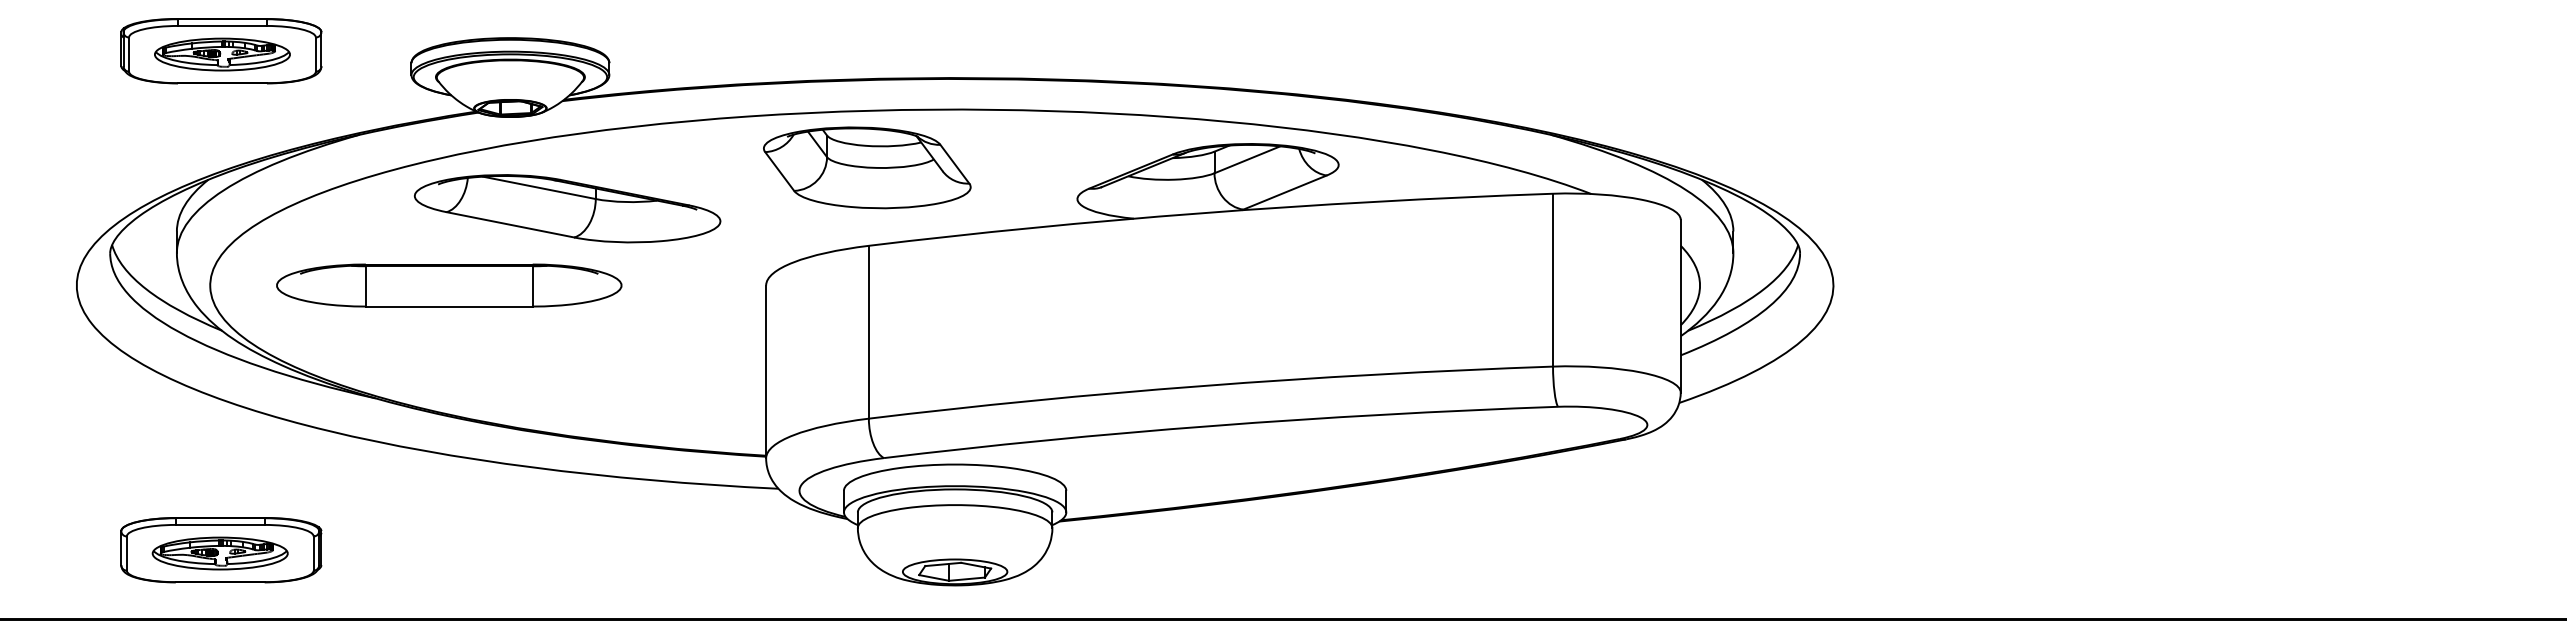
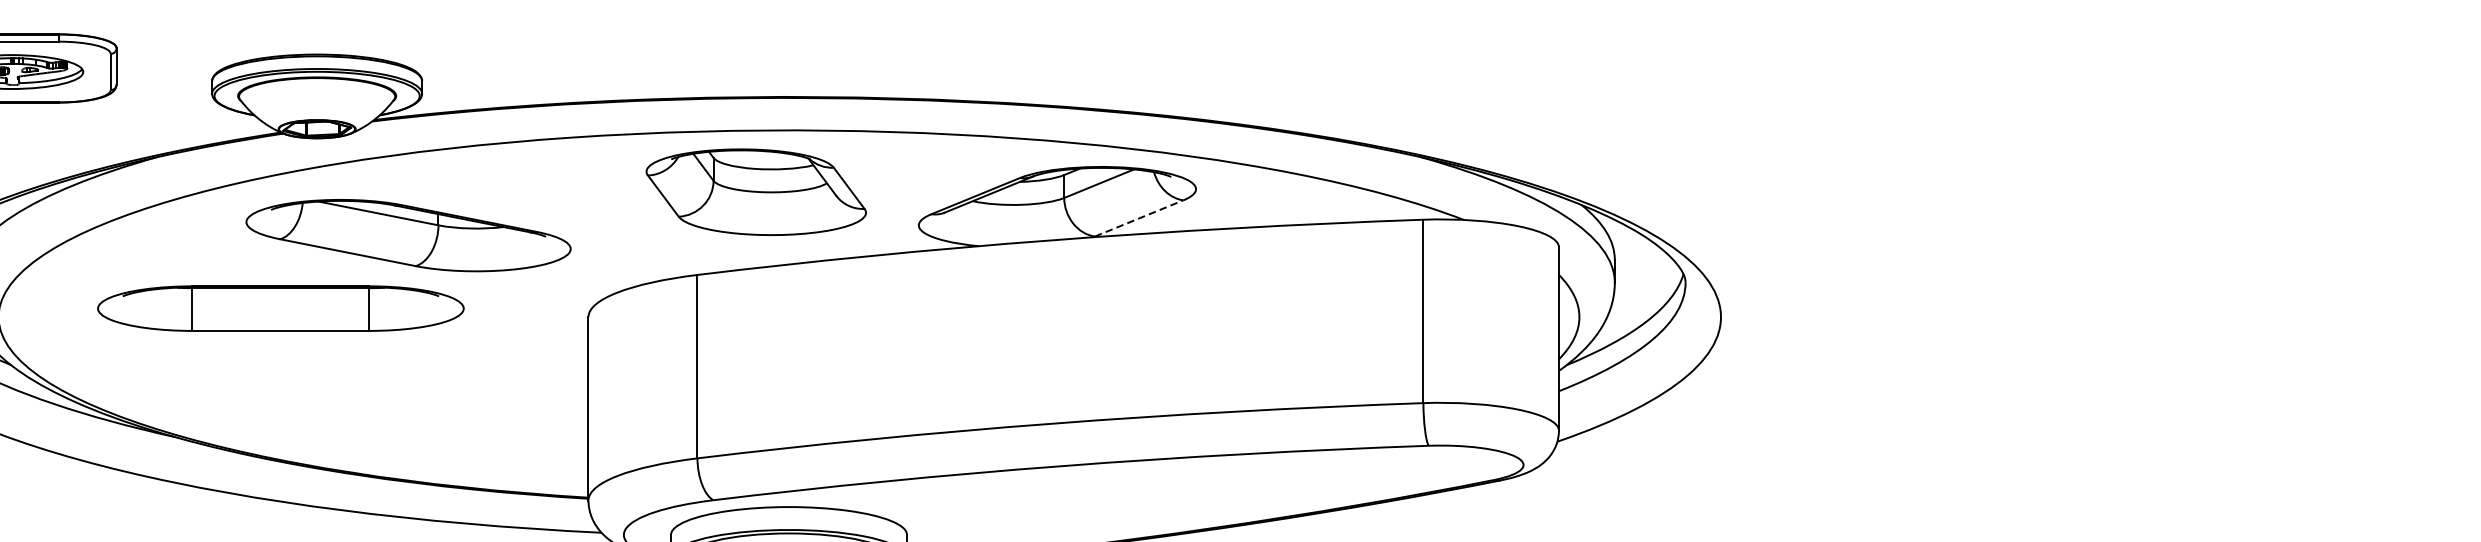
part: (867, 167) -> (756, 191), moved
line: (1285, 192) -> (1139, 218), solid -> dashed
part: (567, 208) -> (408, 235), moved
part: (449, 285) -> (281, 308), moved

